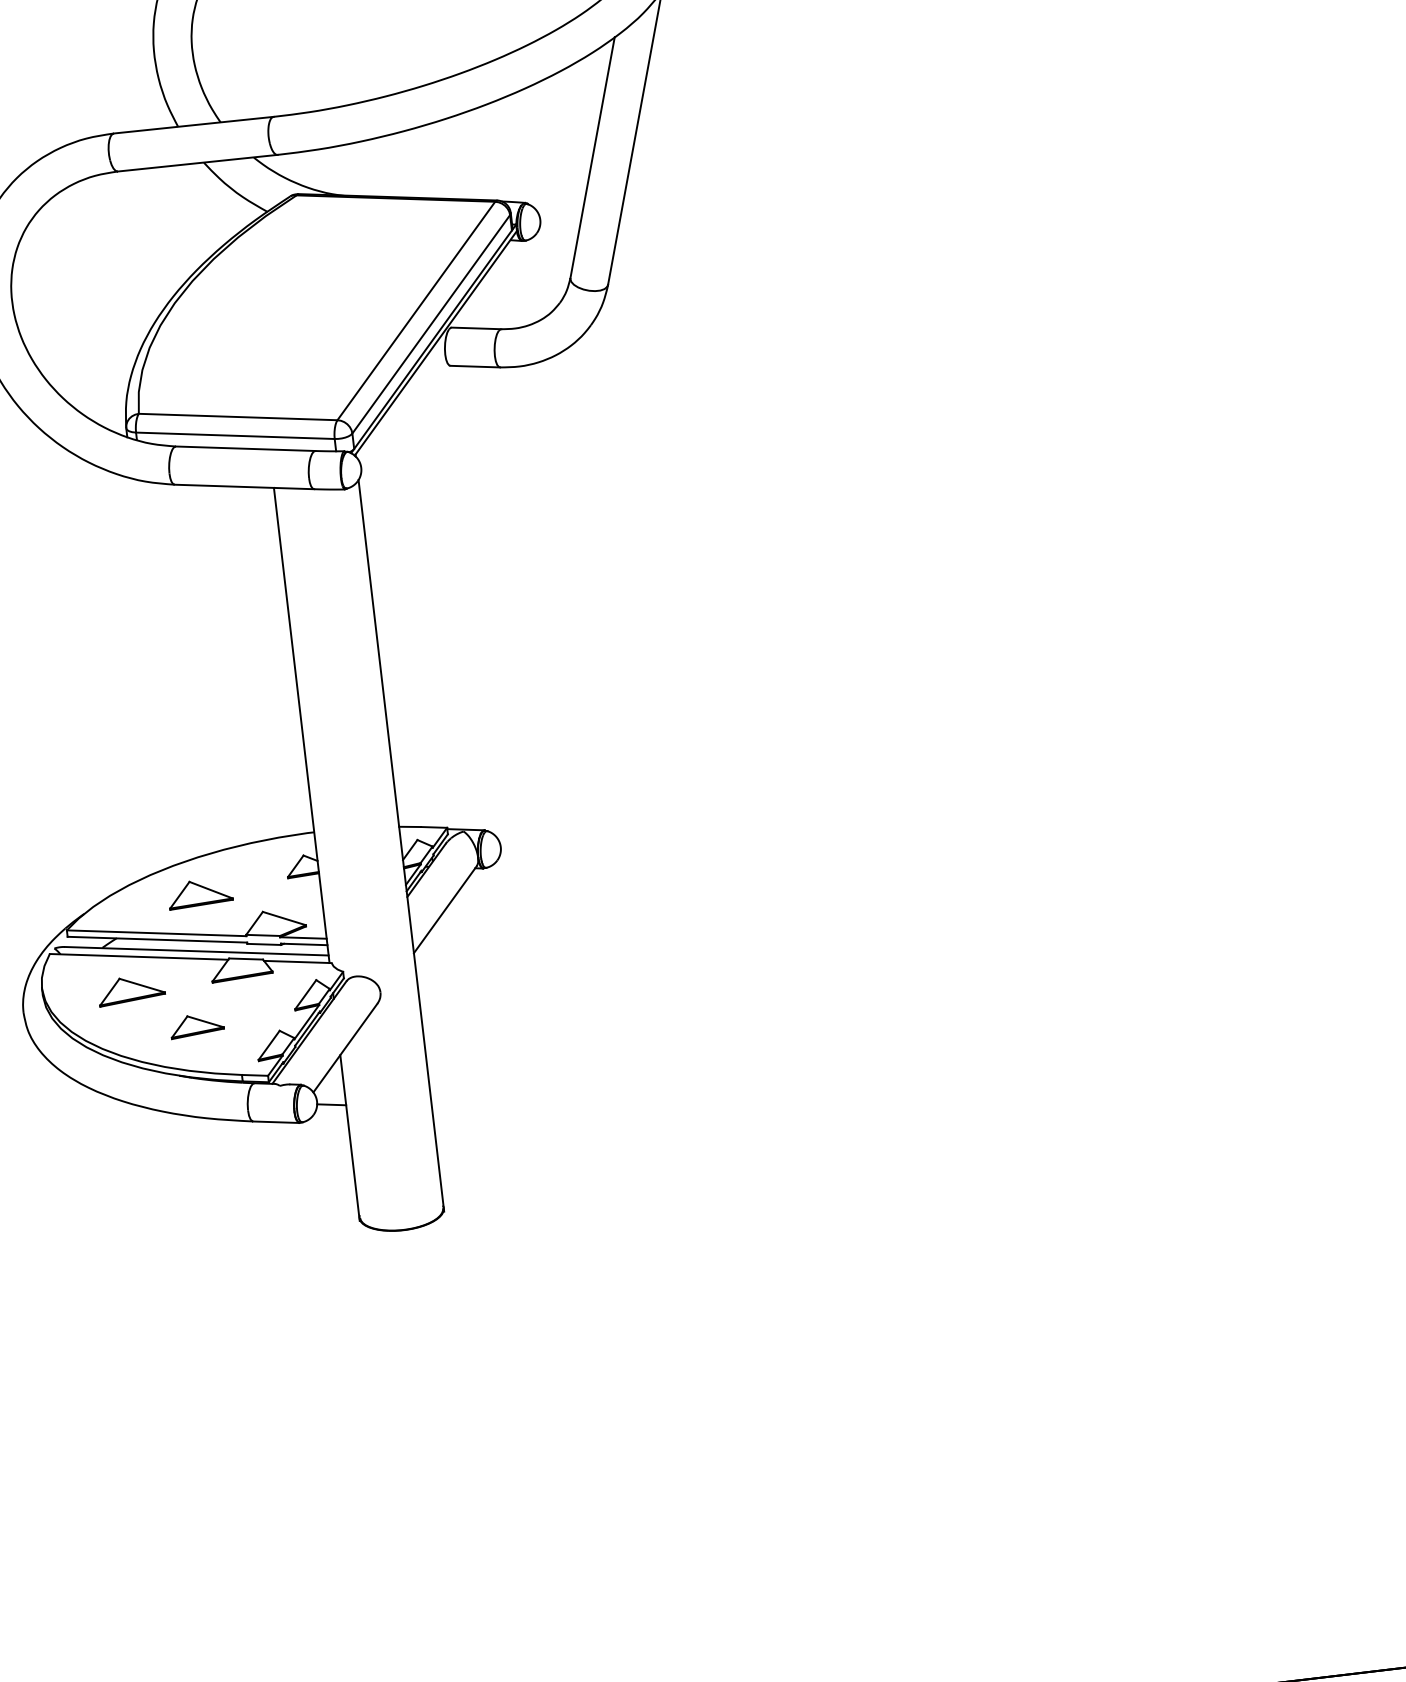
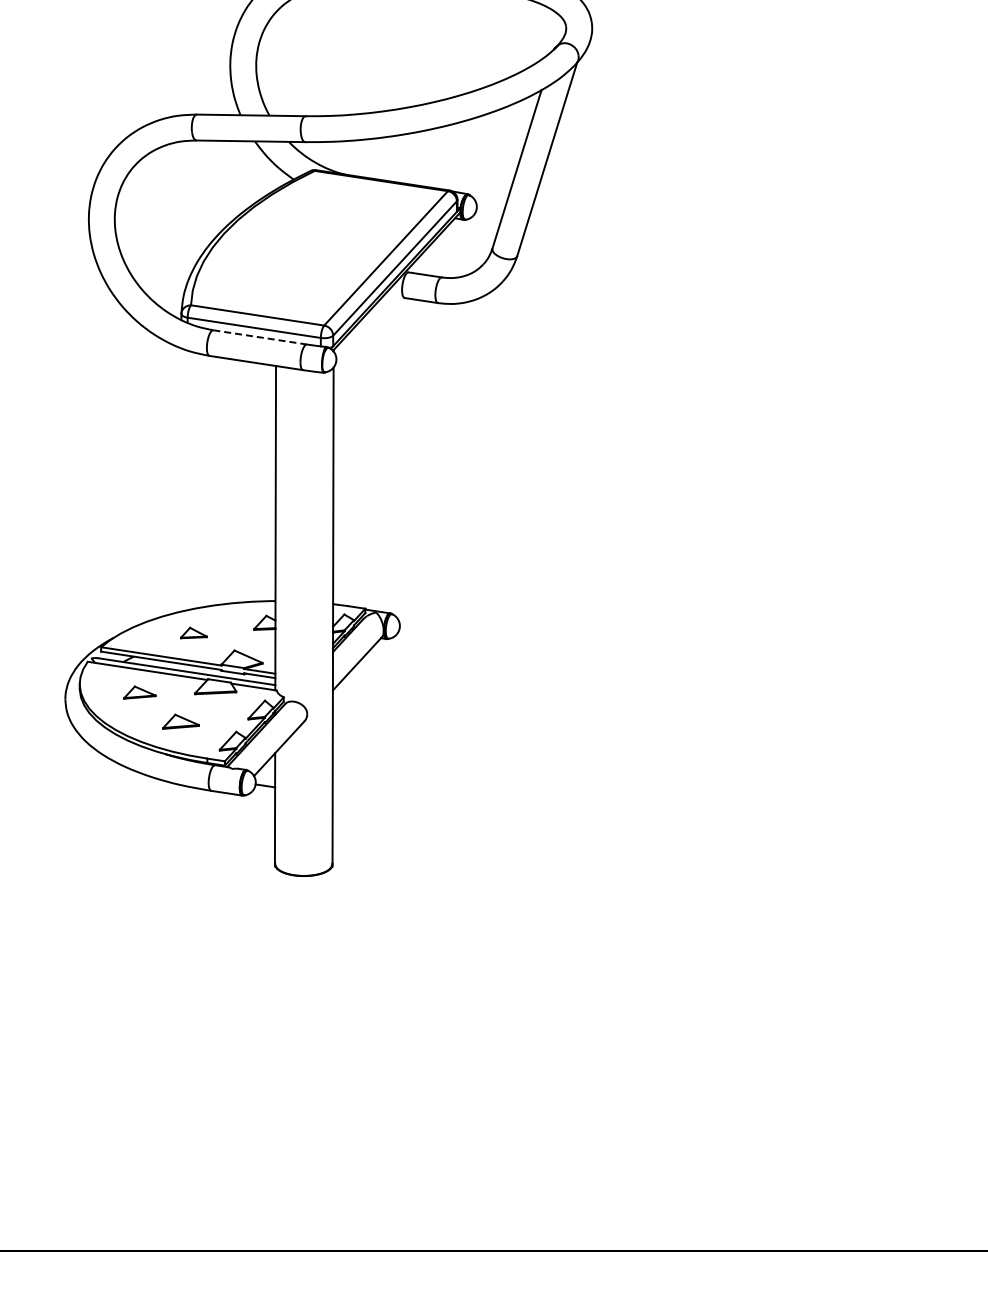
line: (246, 448) -> (260, 337), solid -> dashed
part: (199, 892) -> (193, 632), size x0.6
part: (130, 989) -> (139, 692), size x0.7

